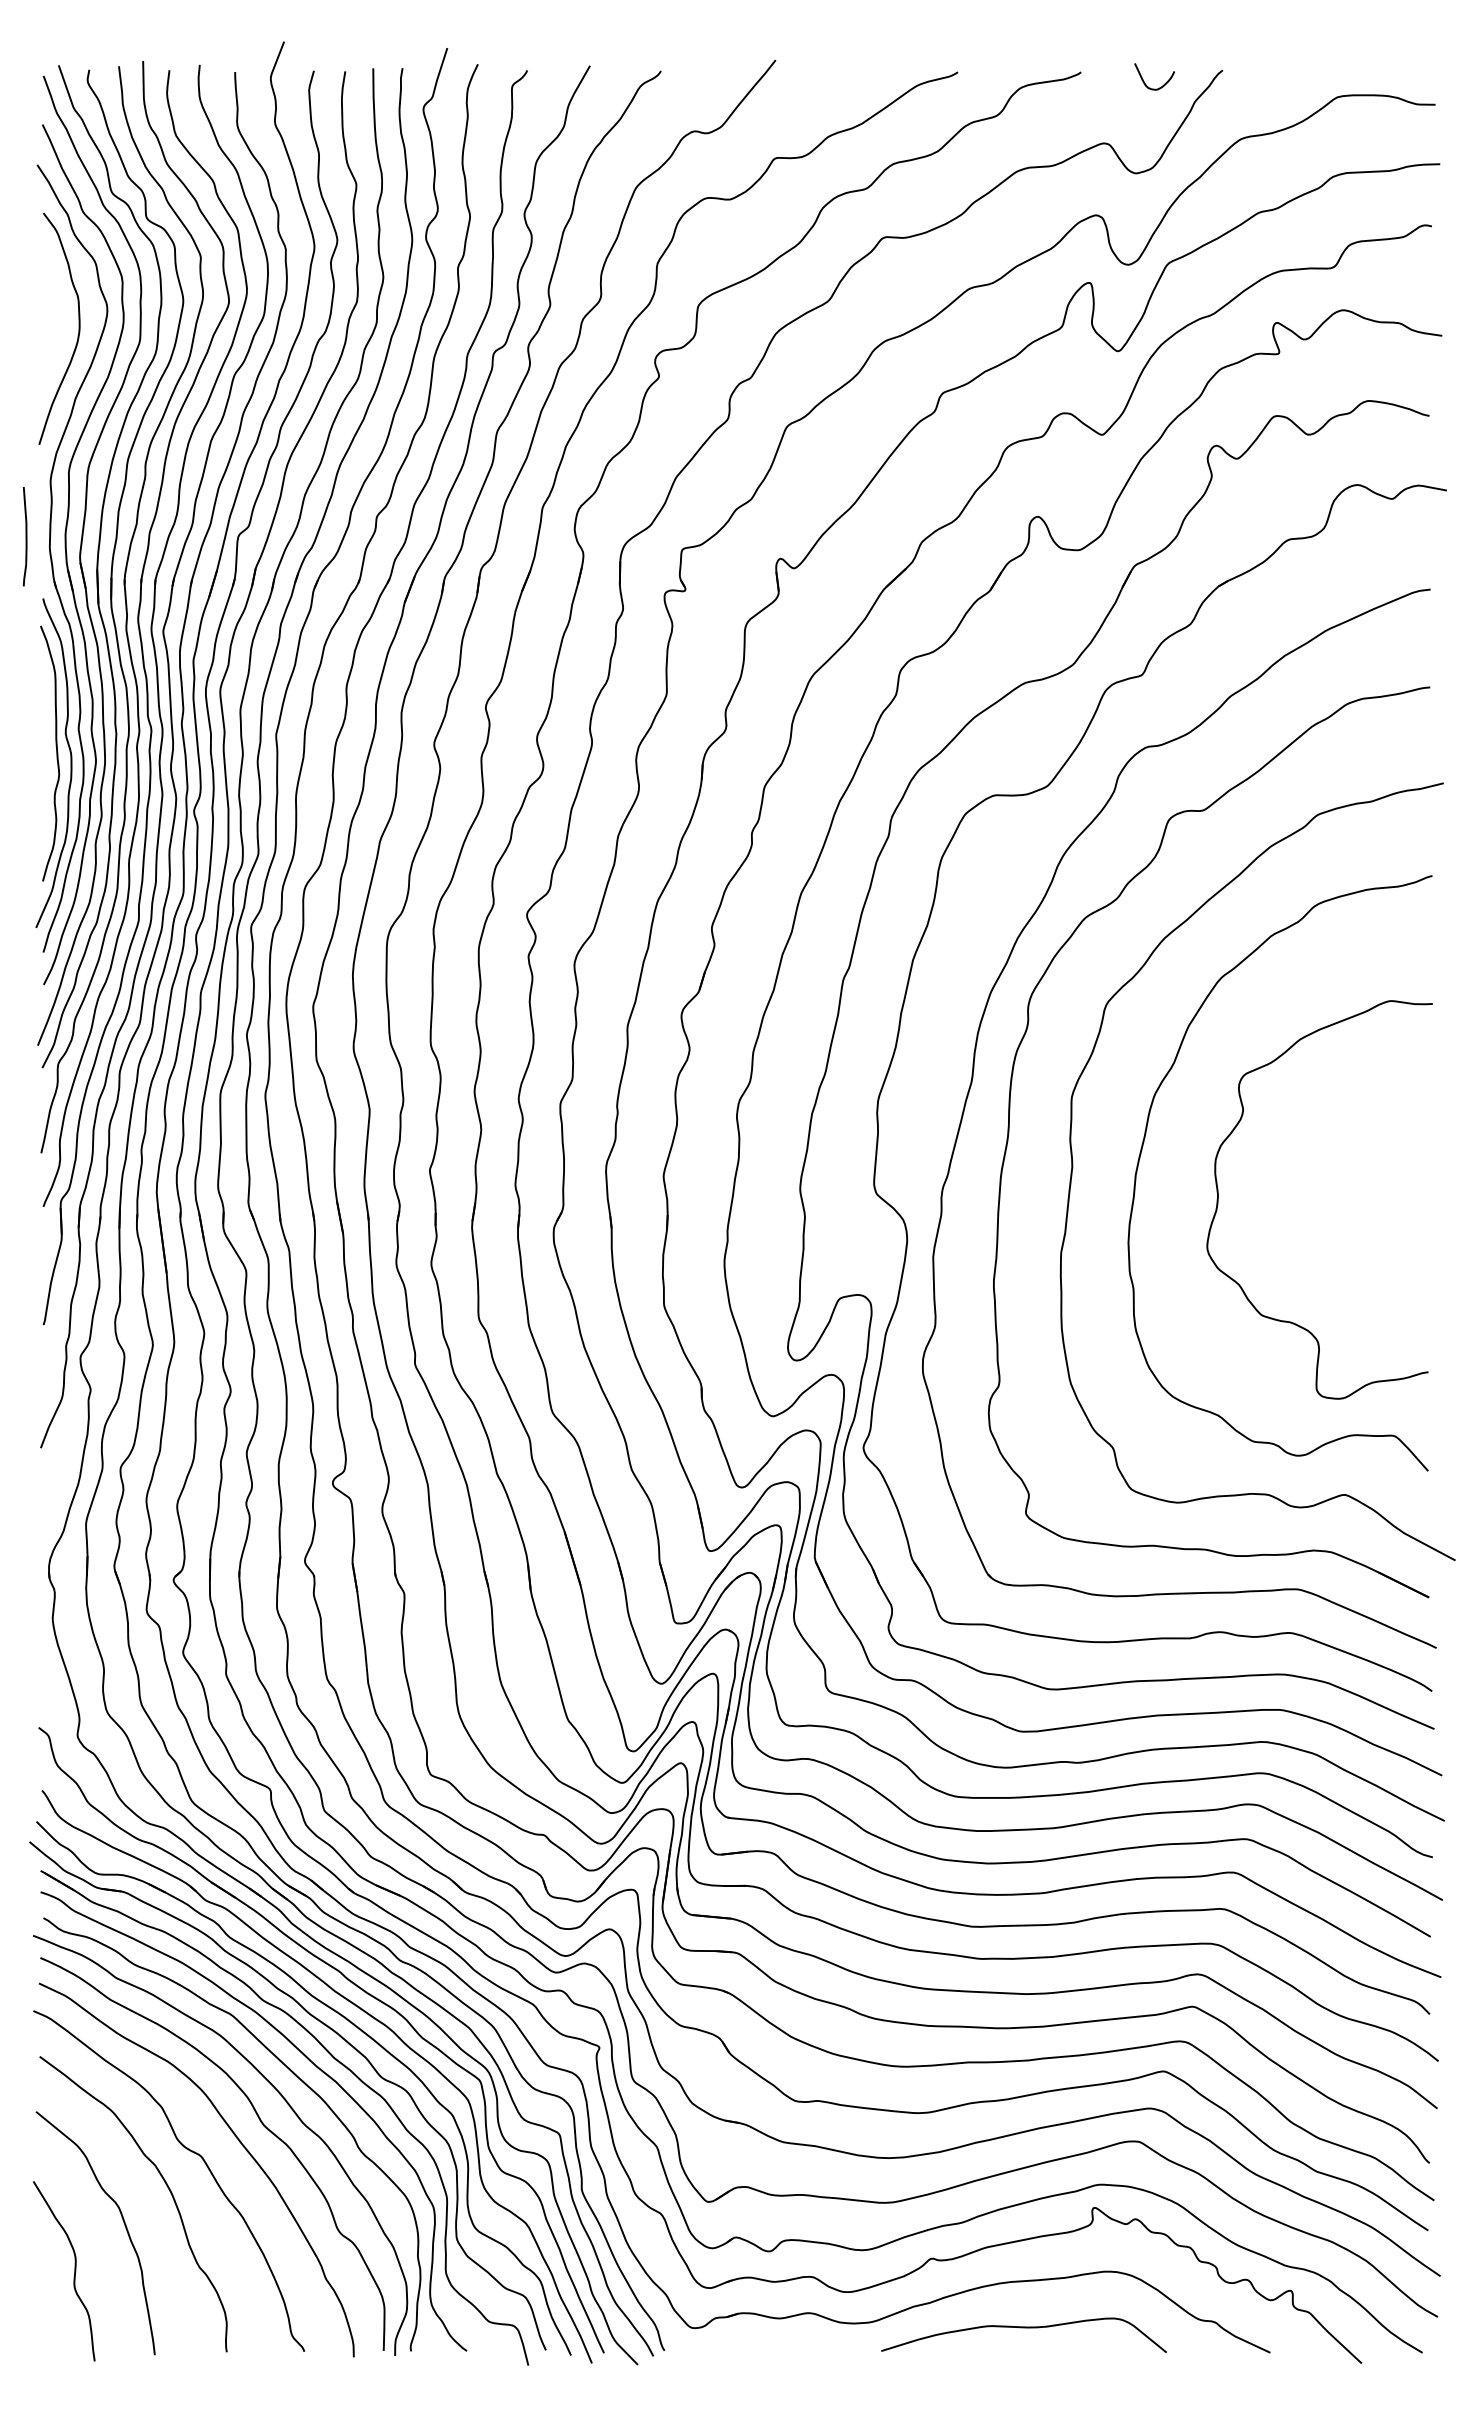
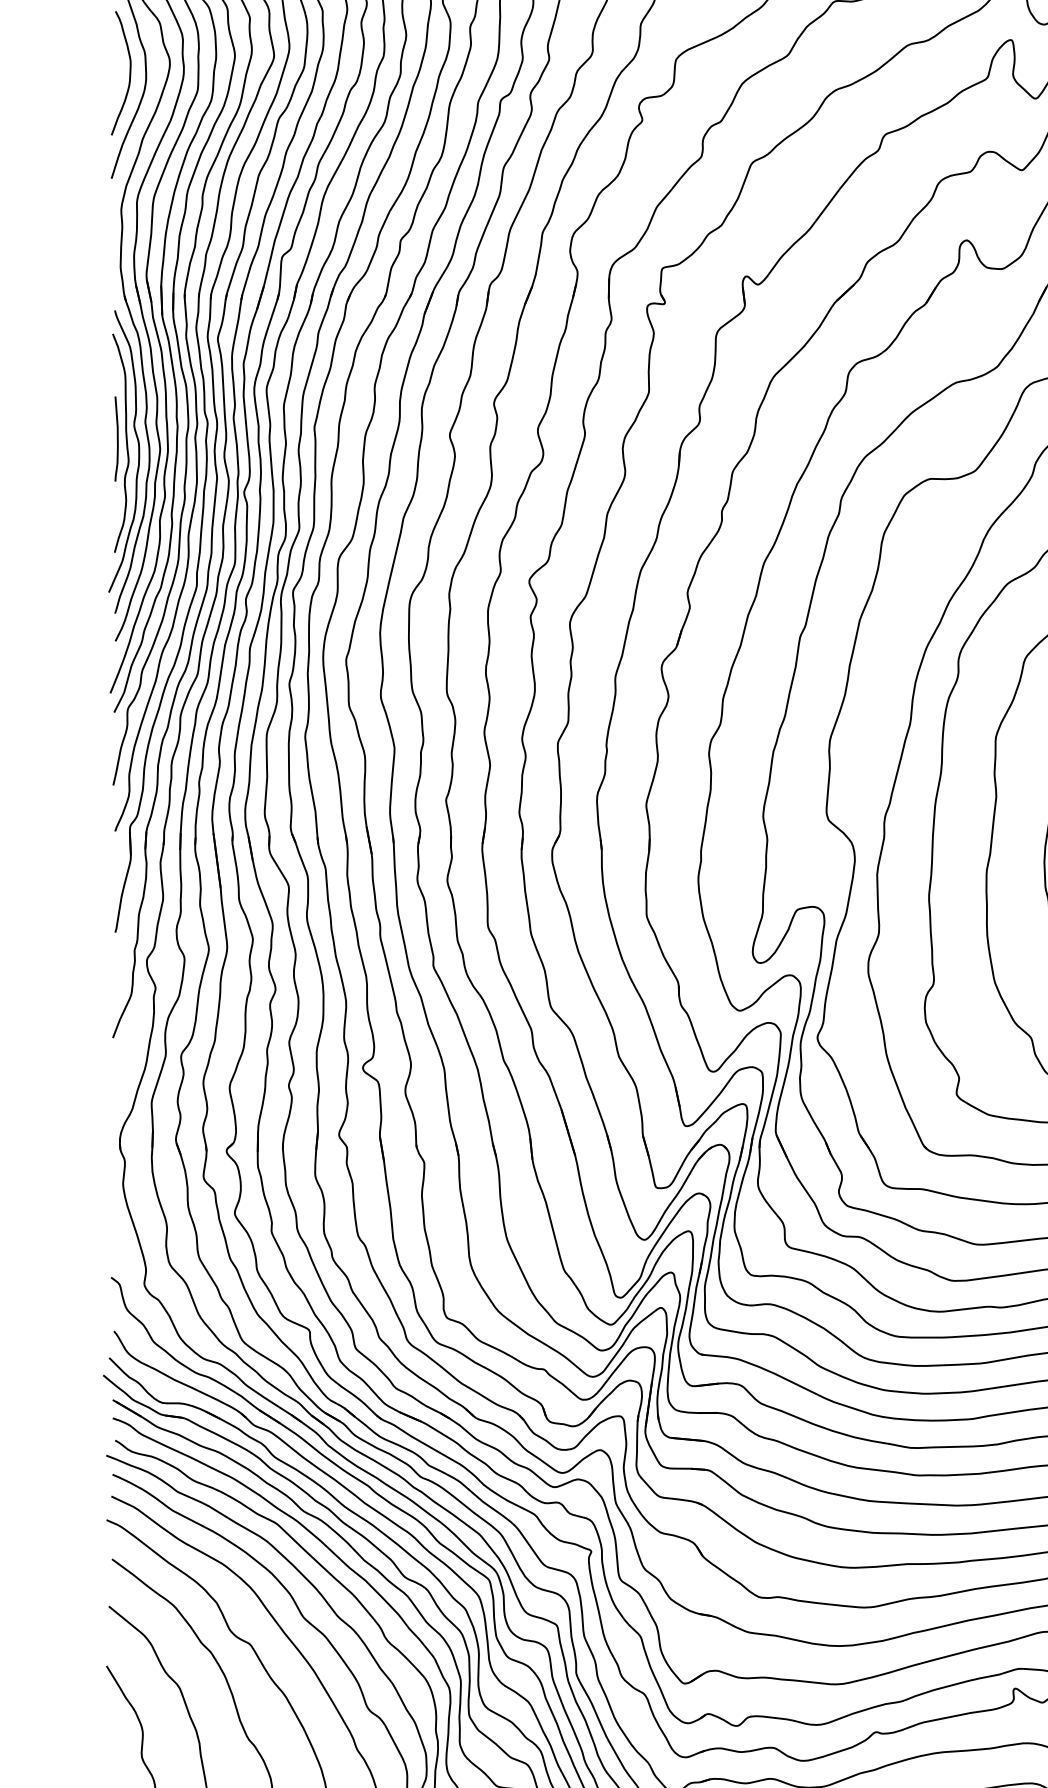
curve: (60, 321) -> (129, 73), added
curve: (25, 536) -> (116, 438), moved

